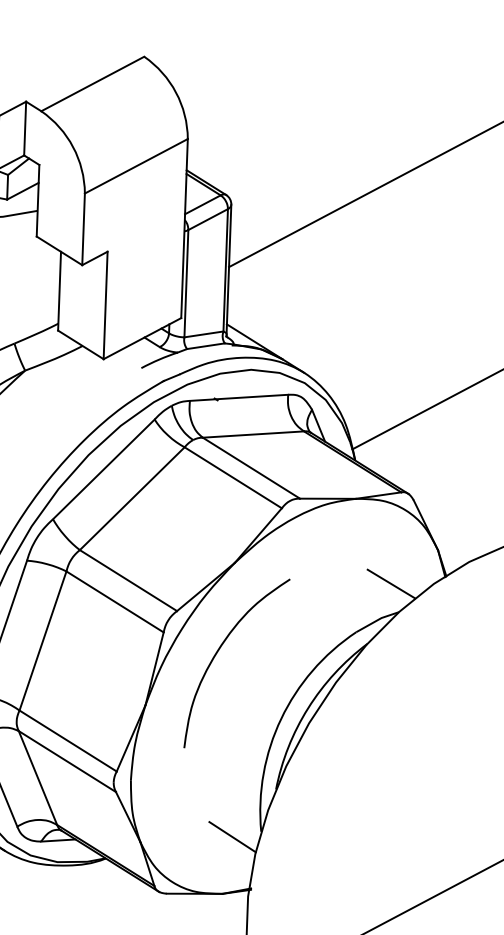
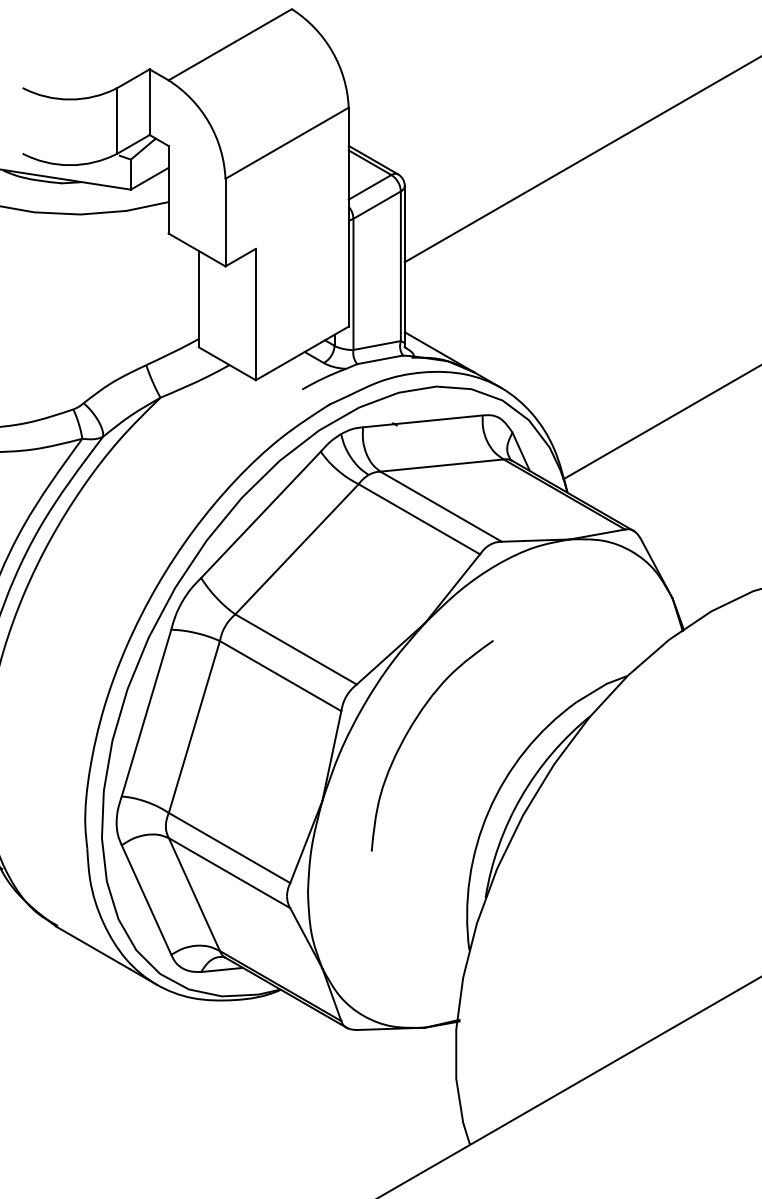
line: (390, 583) -> (616, 641), removed
line: (232, 836) -> (434, 957), removed

